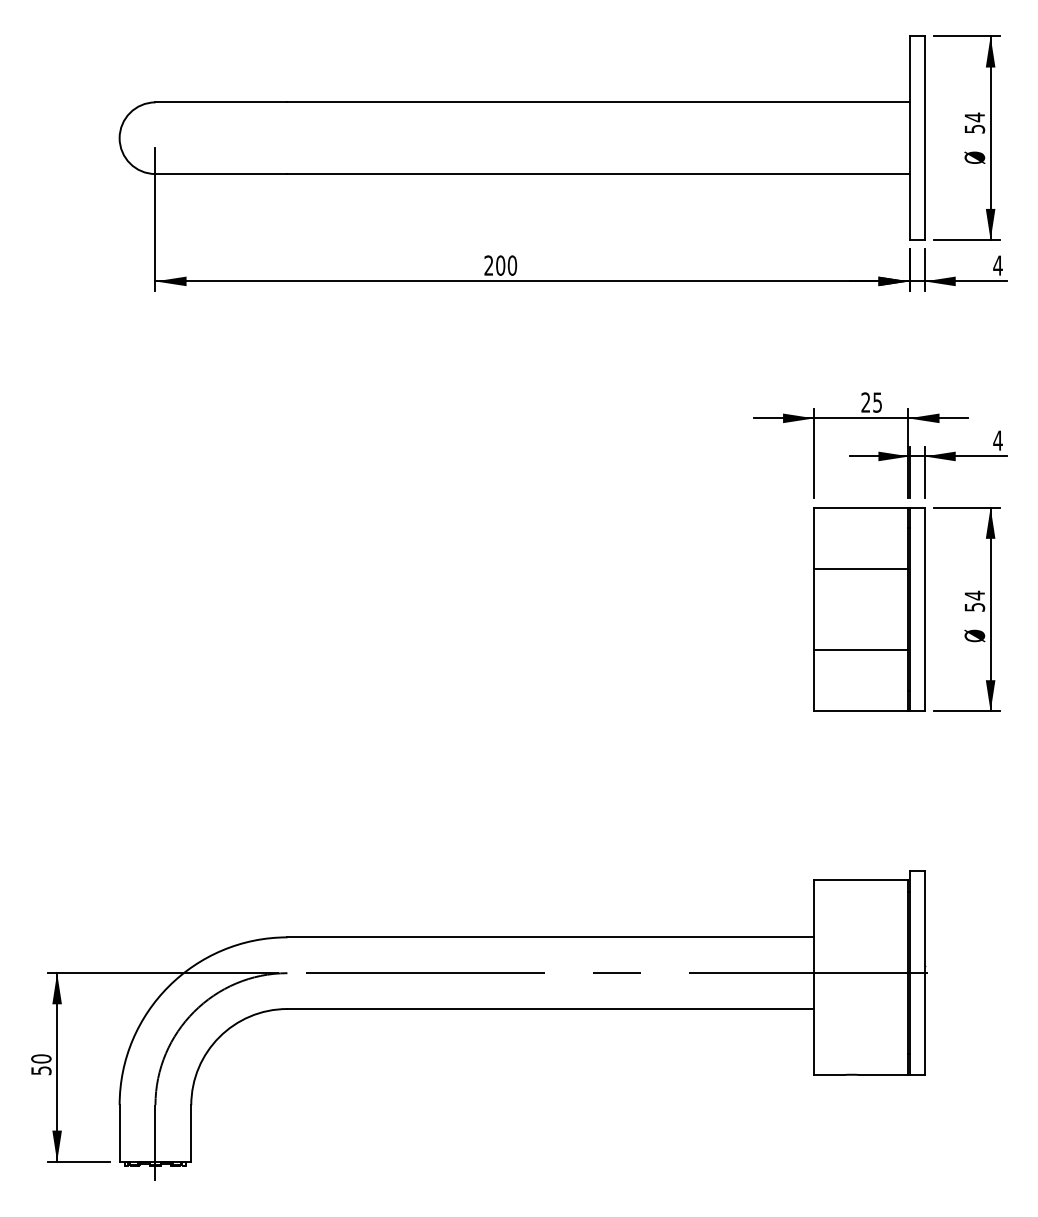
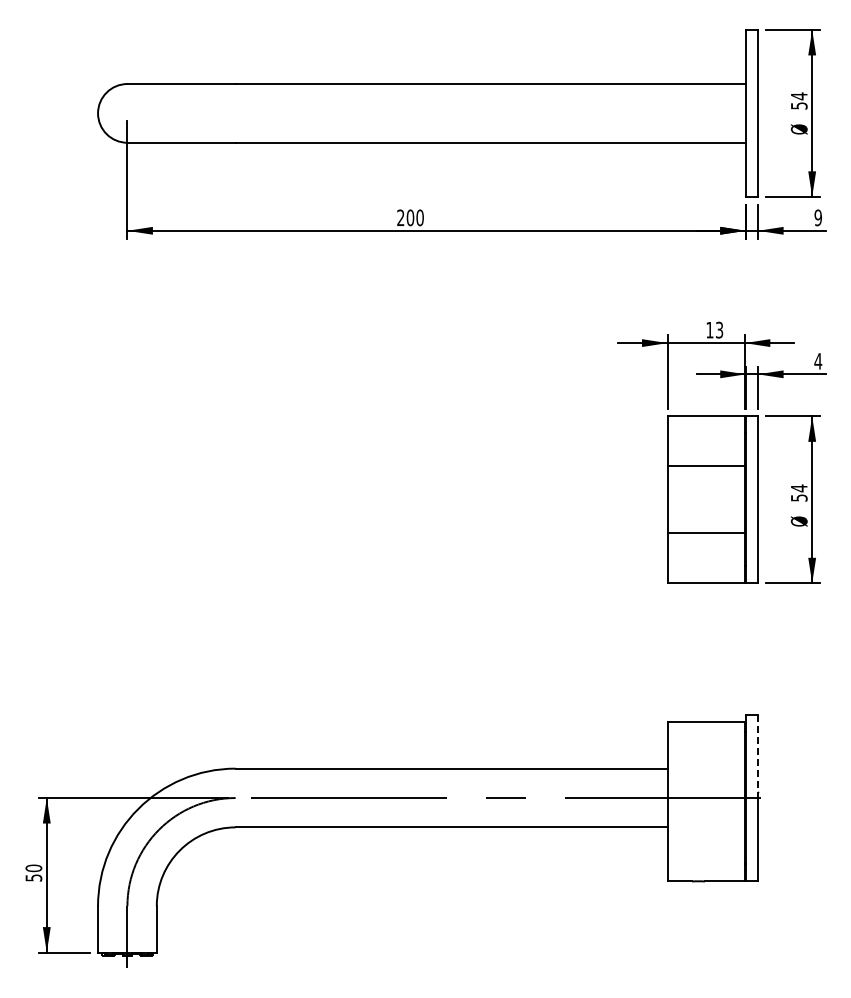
text: (998, 265) -> (818, 217), 4 -> 9
text: (871, 401) -> (714, 329), 25 -> 13
line: (925, 922) -> (758, 756), solid -> dashed

